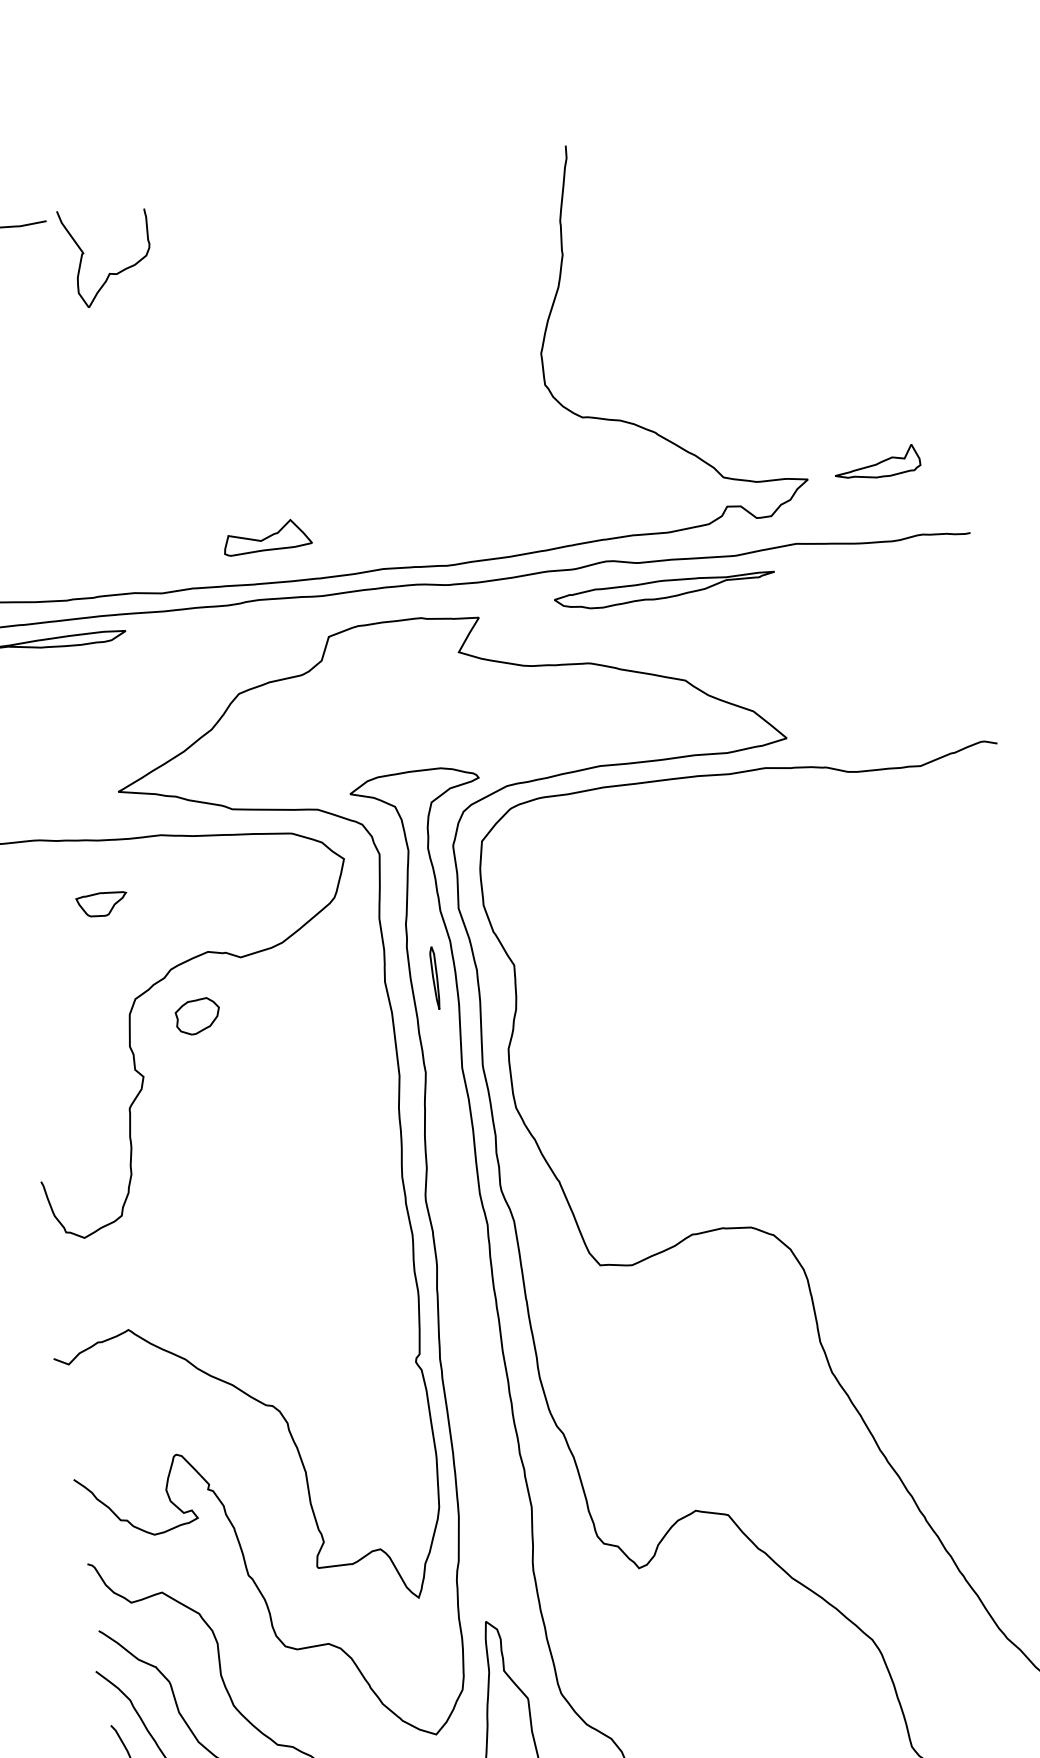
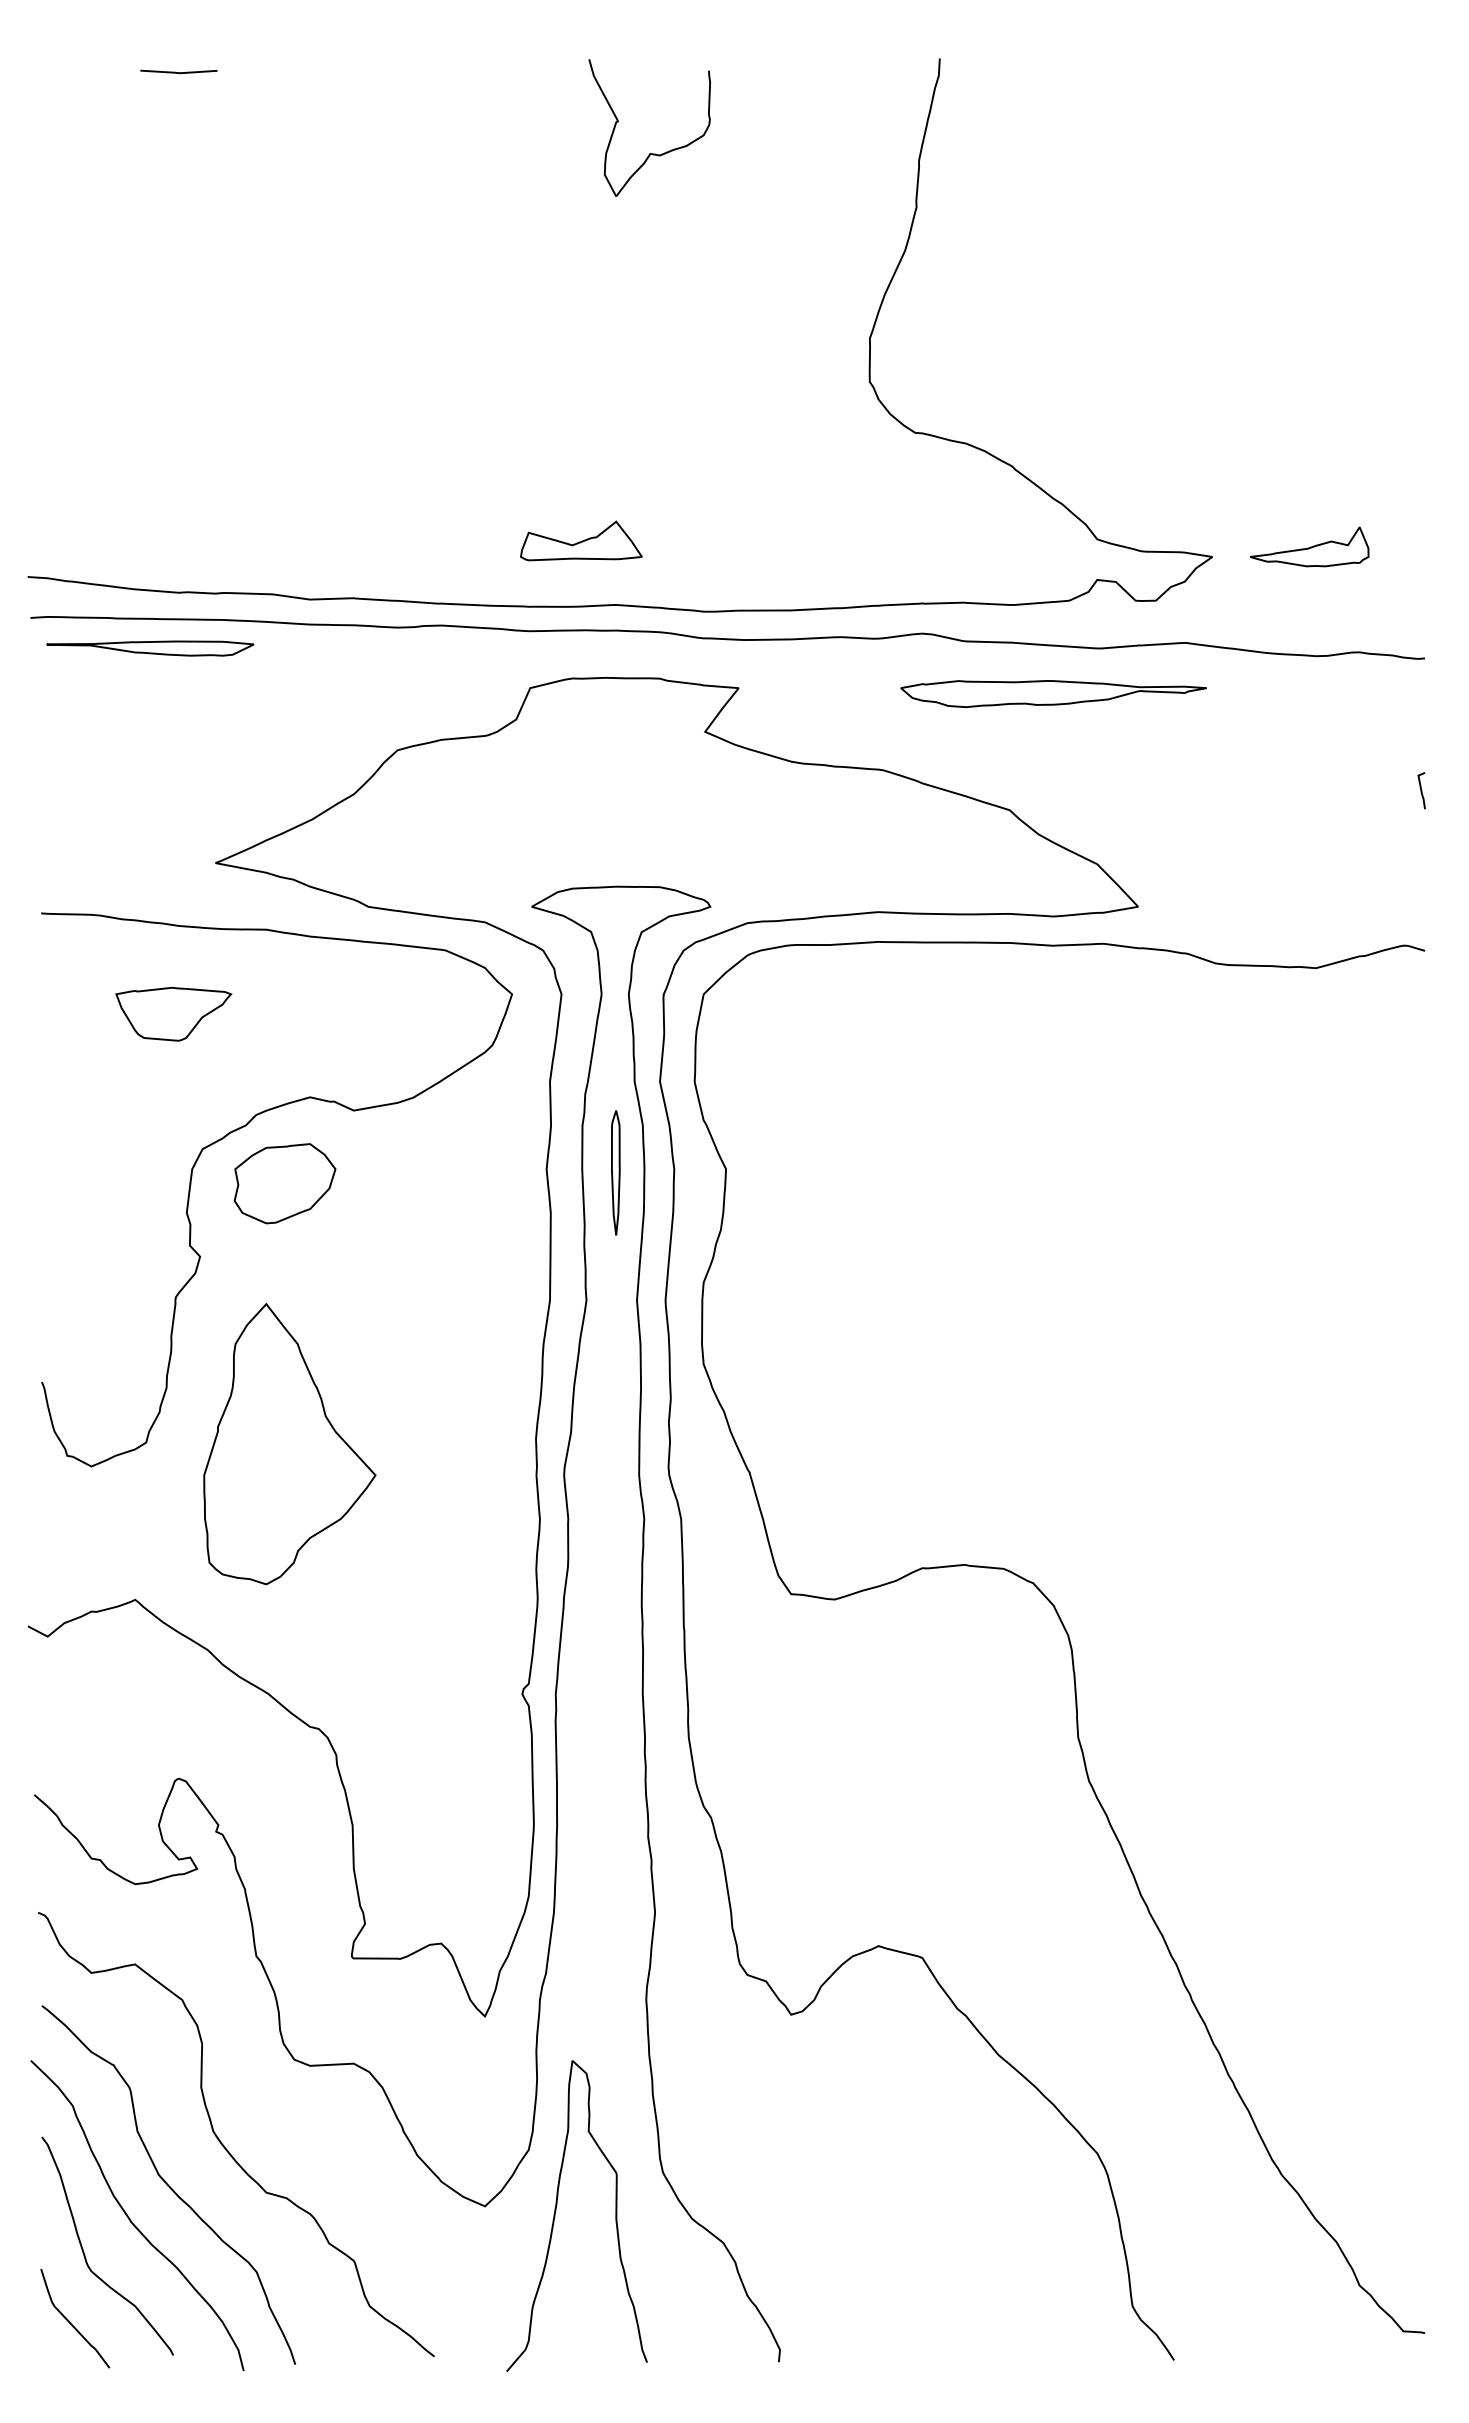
part: (109, 273) -> (649, 153), moved
part: (267, 536) -> (581, 540), moved
part: (664, 589) -> (1053, 693), moved
line: (980, 628) -> (1421, 790), added
part: (101, 904) -> (173, 1013), size x1.67
part: (434, 977) -> (615, 1172), size x1.43
part: (197, 1016) -> (284, 1183), size x1.67
part: (225, 1203) -> (289, 1444), added

